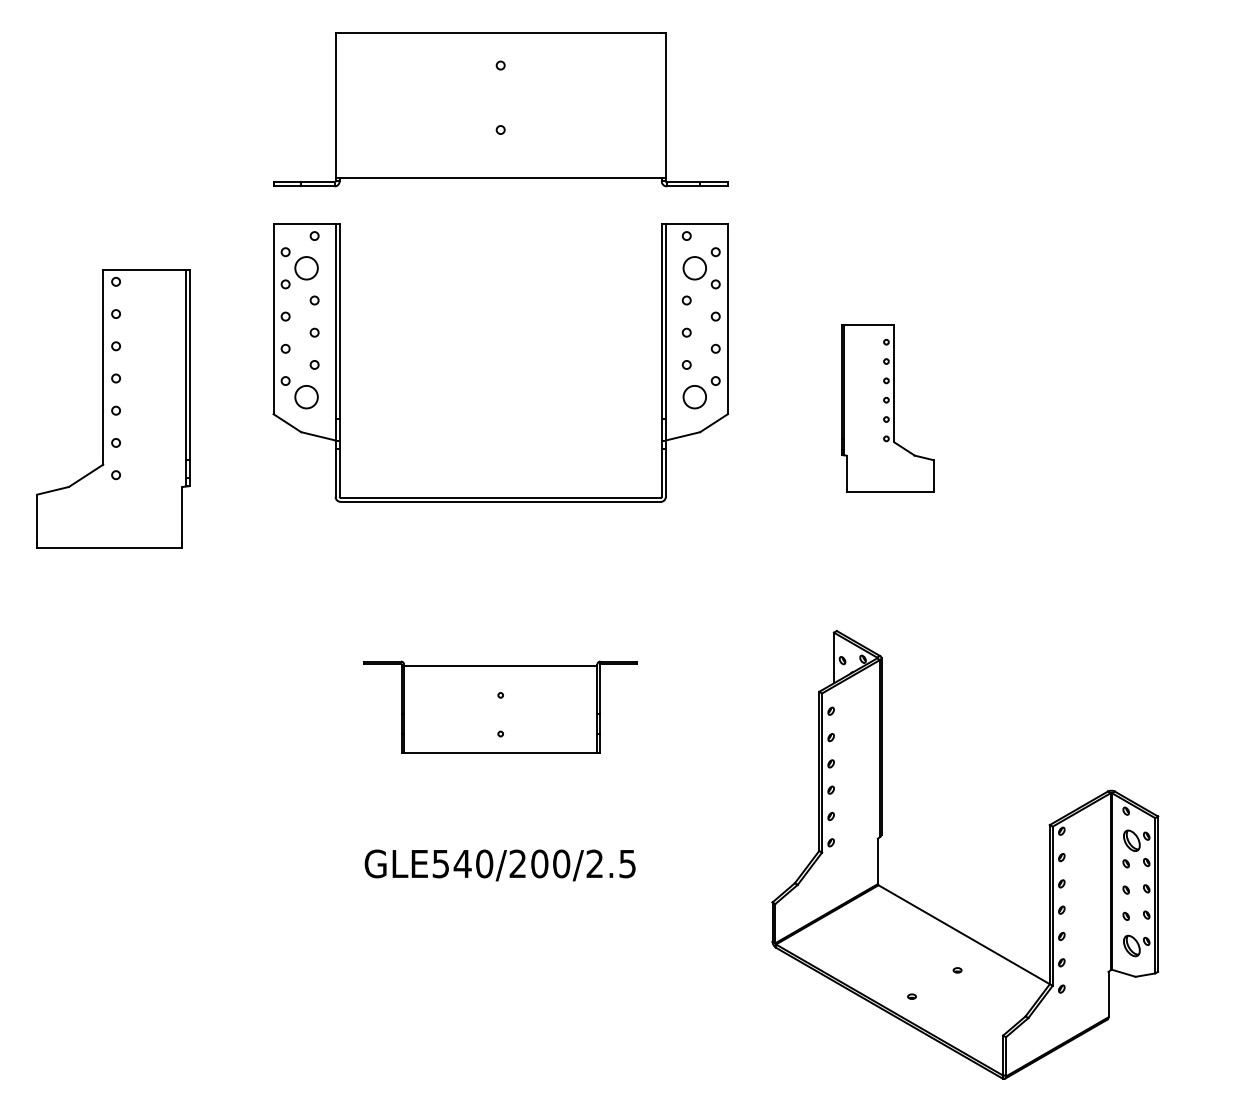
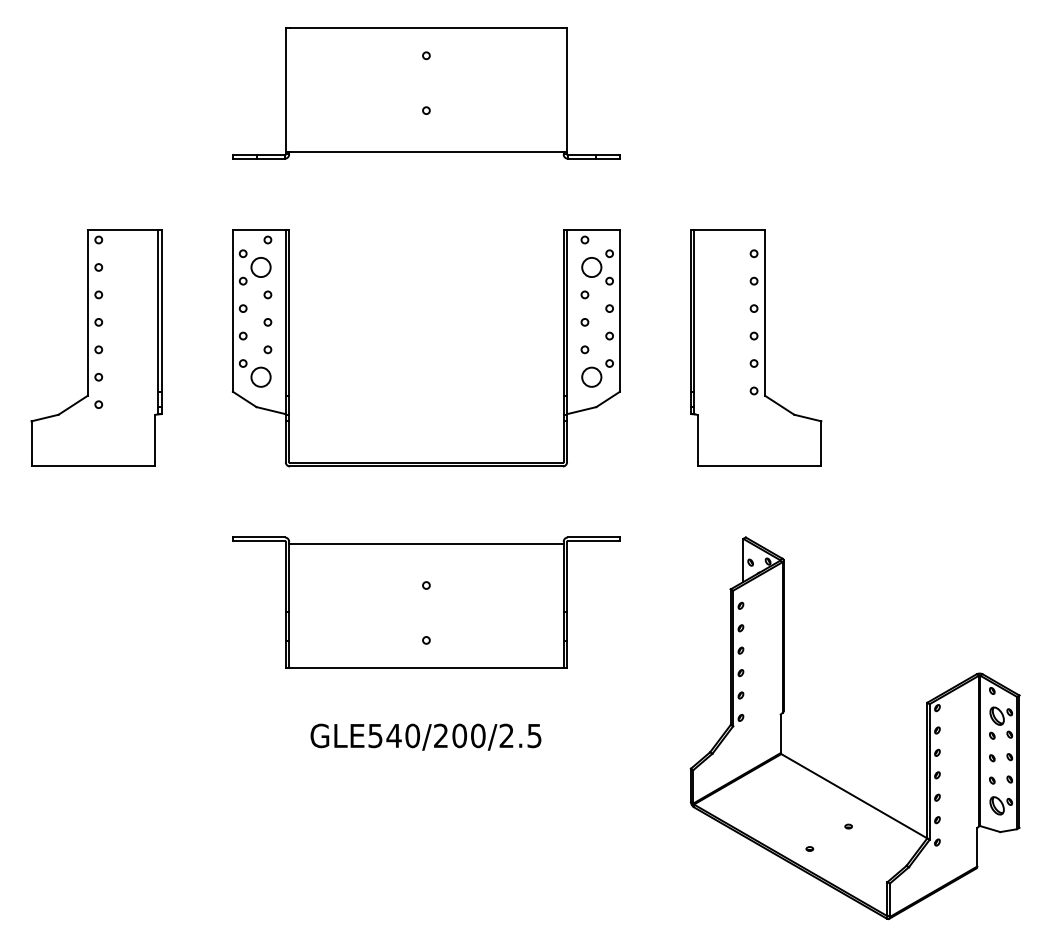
part: (888, 408) -> (756, 347), size x1.67
part: (500, 497) -> (426, 462), moved
part: (500, 707) -> (426, 602), size x1.67
part: (929, 912) -> (824, 777), moved

